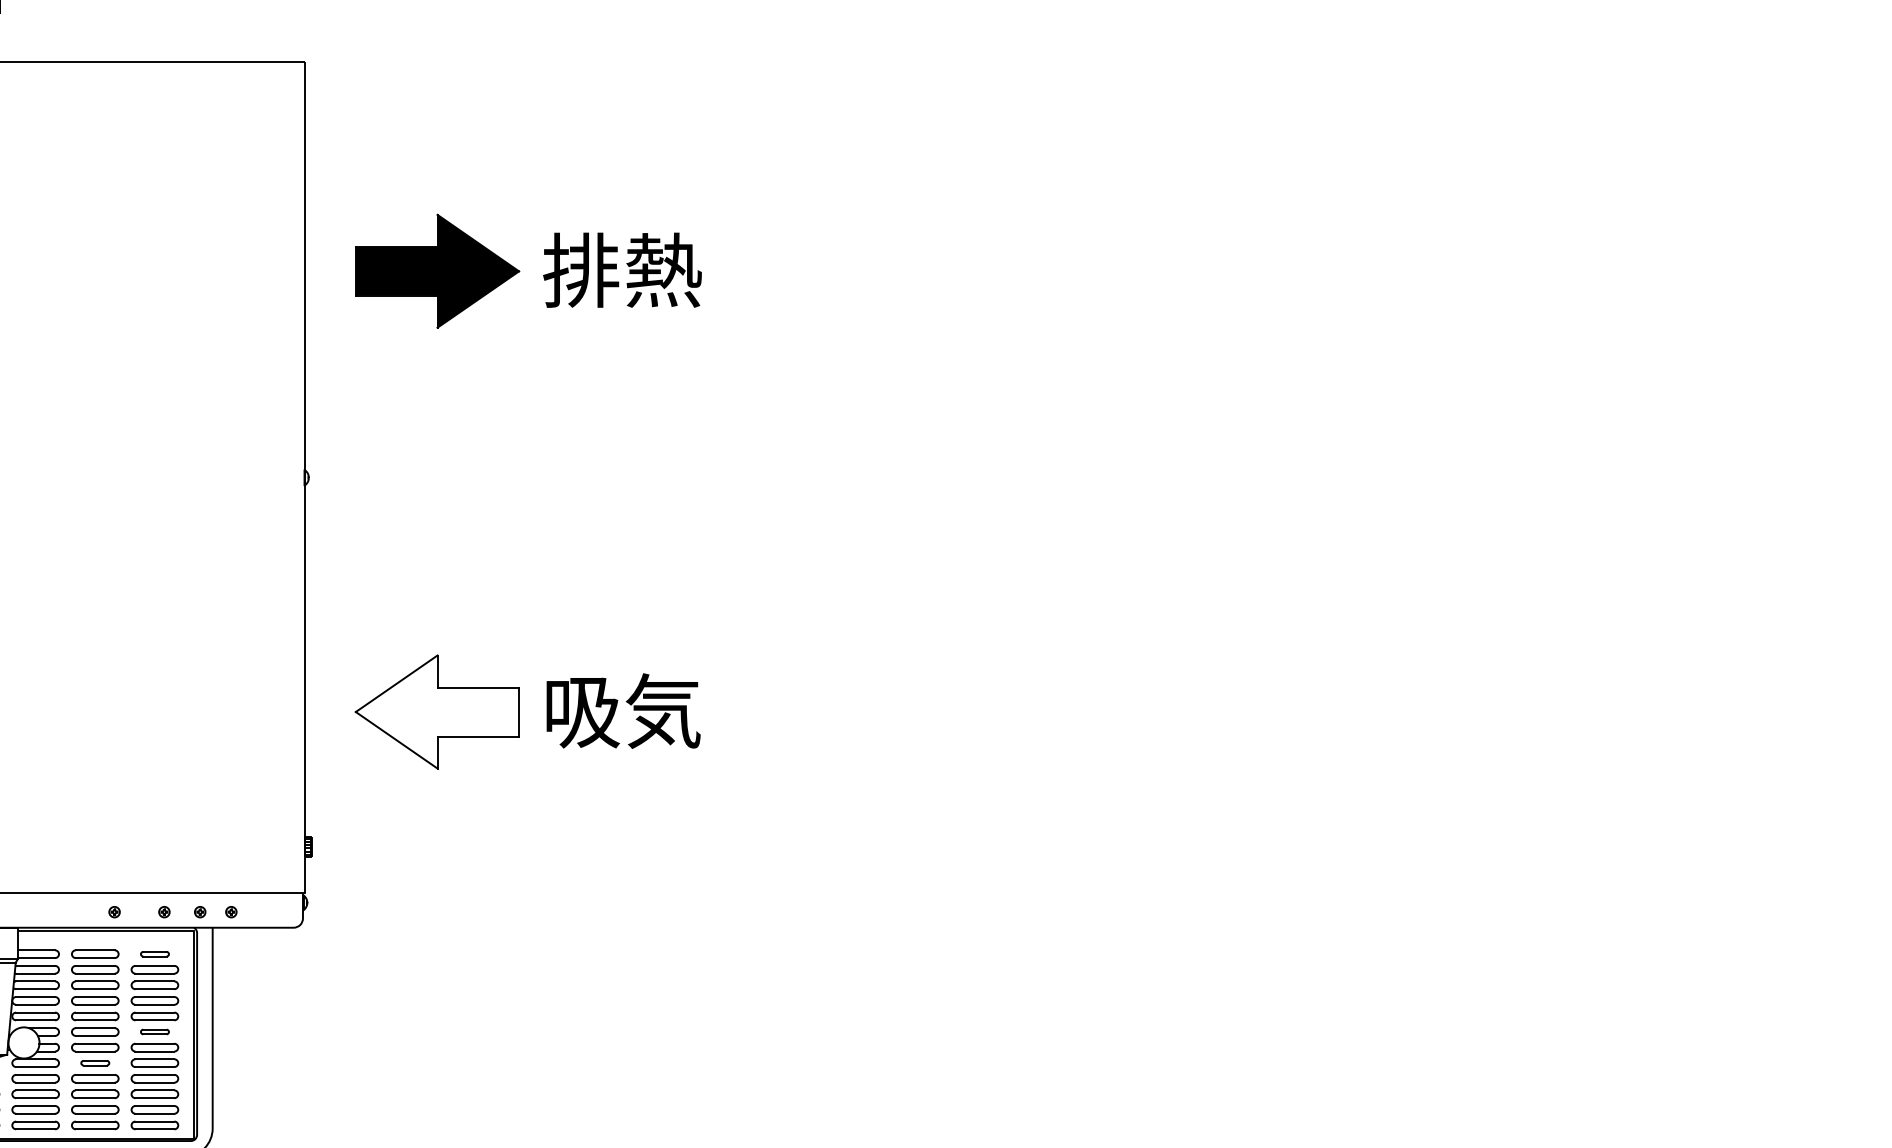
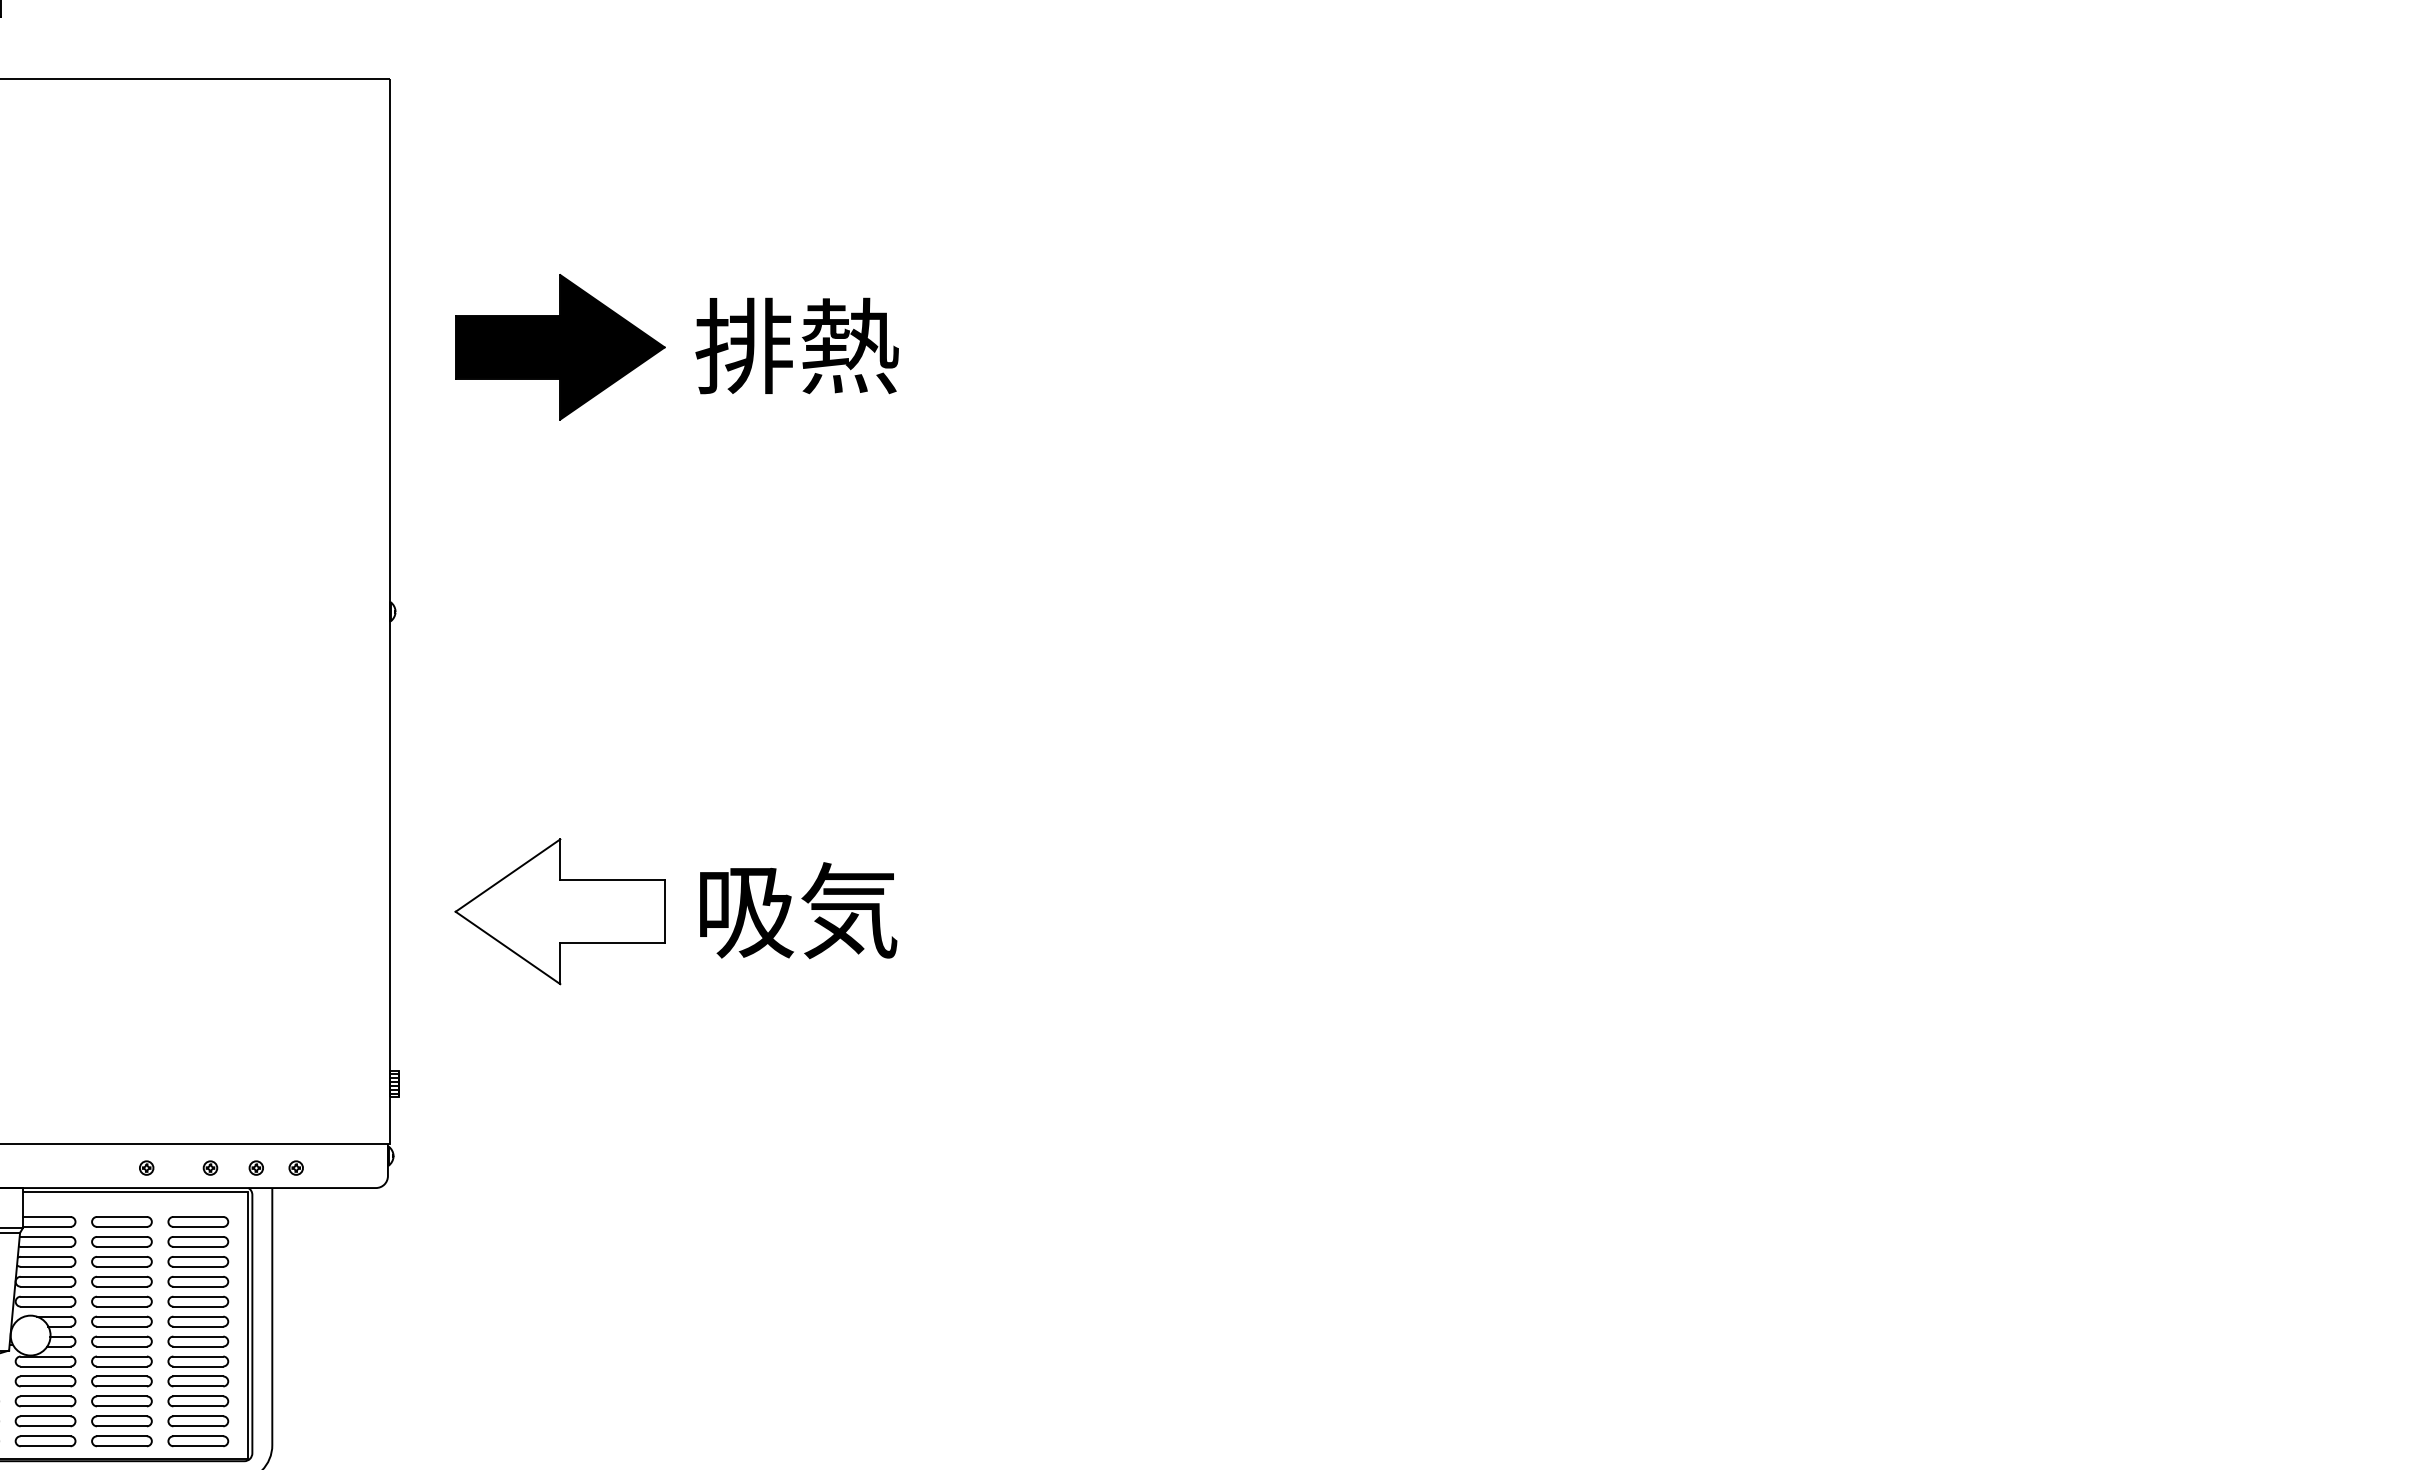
part: (155, 953) -> (198, 1221), size x1.67
part: (155, 1031) -> (198, 1321), size x1.67
part: (94, 1063) -> (121, 1361), size x1.67

